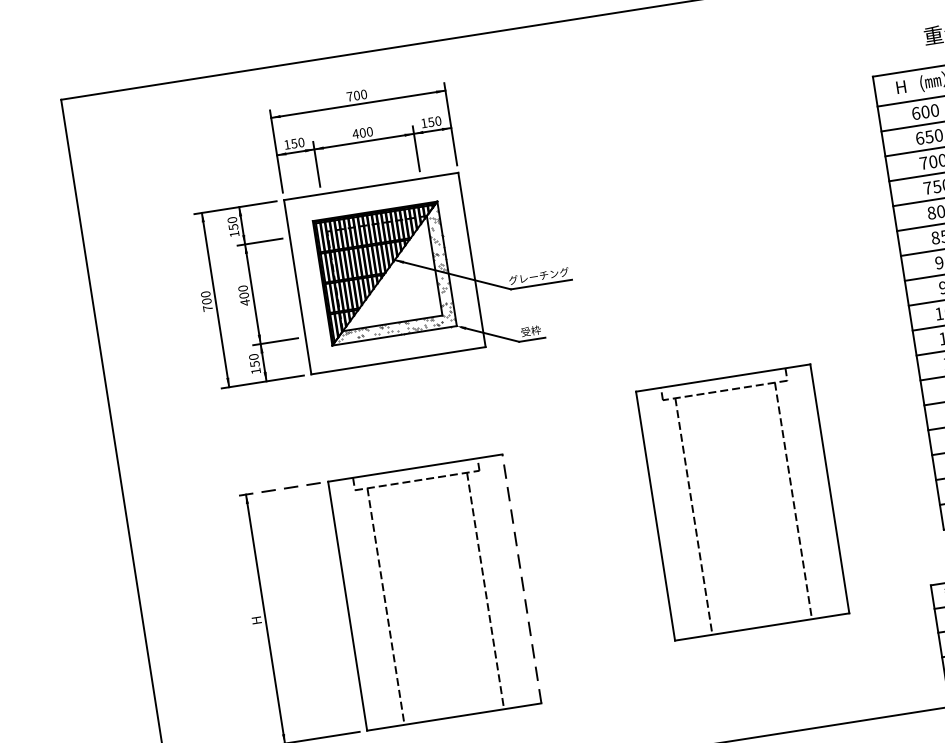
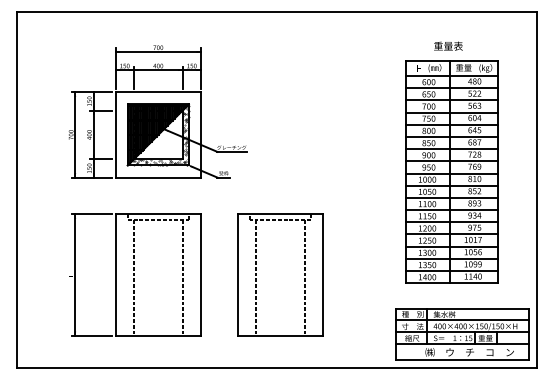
part: (375, 226) -> (157, 111), moved
line: (278, 490) -> (91, 214), dashed -> solid
part: (742, 501) -> (280, 274), moved
line: (523, 579) -> (201, 275), dashed -> solid

